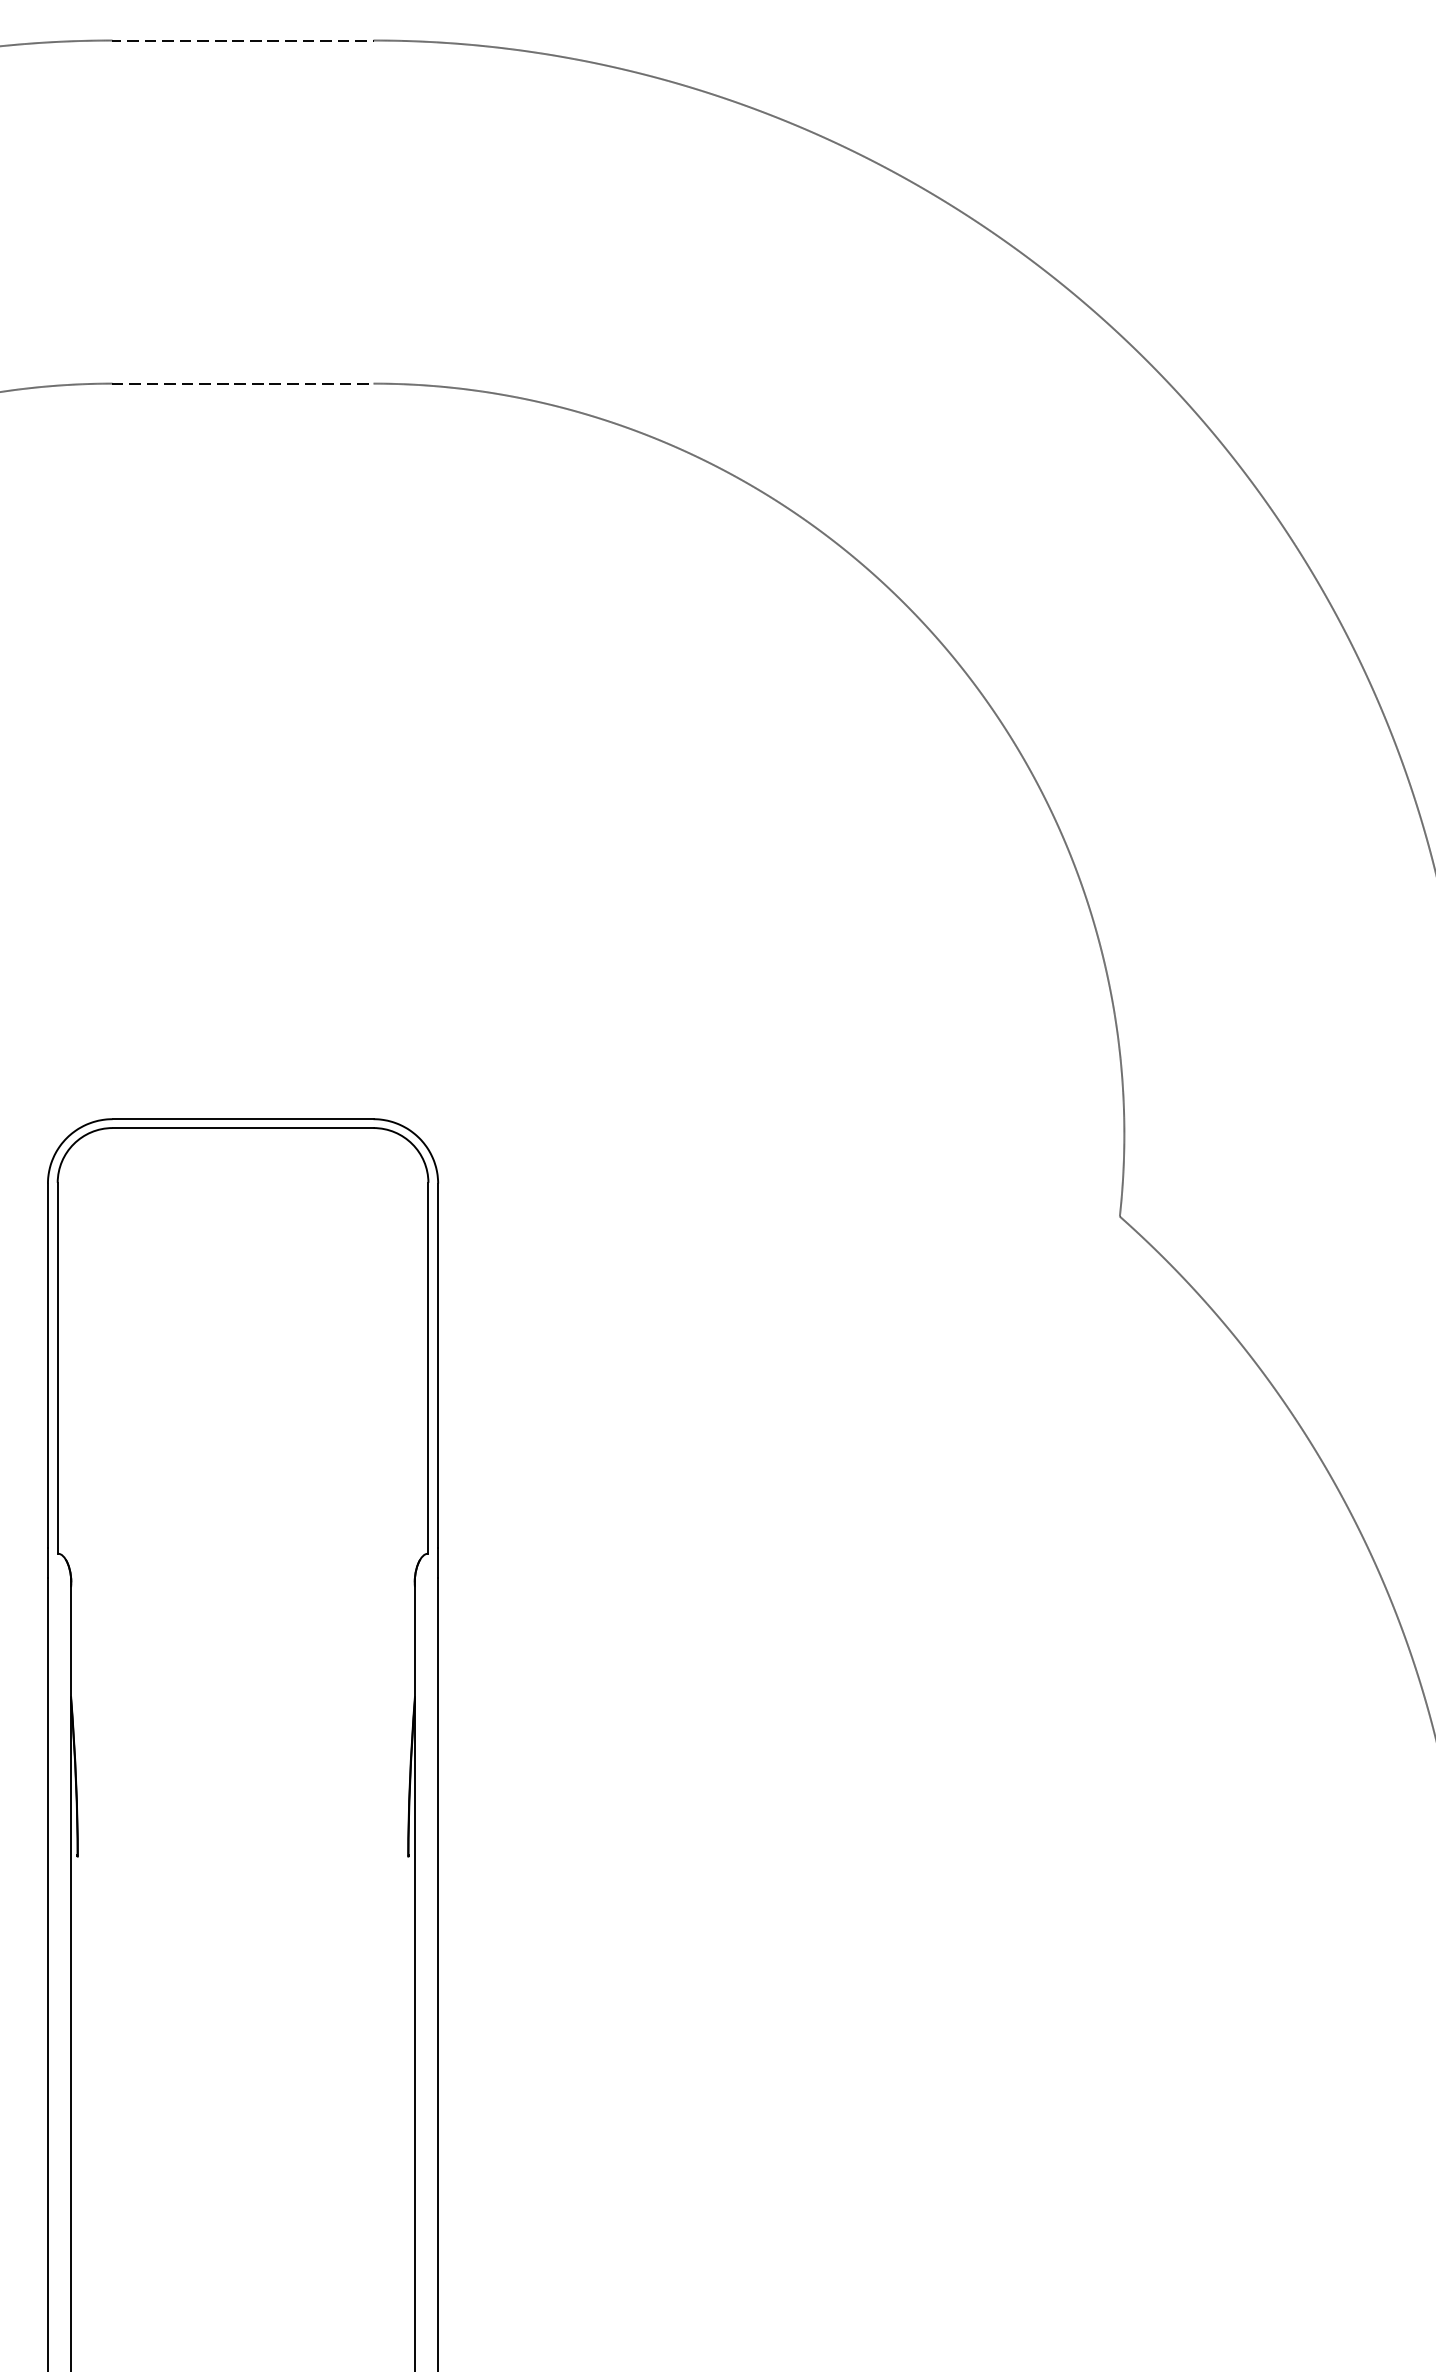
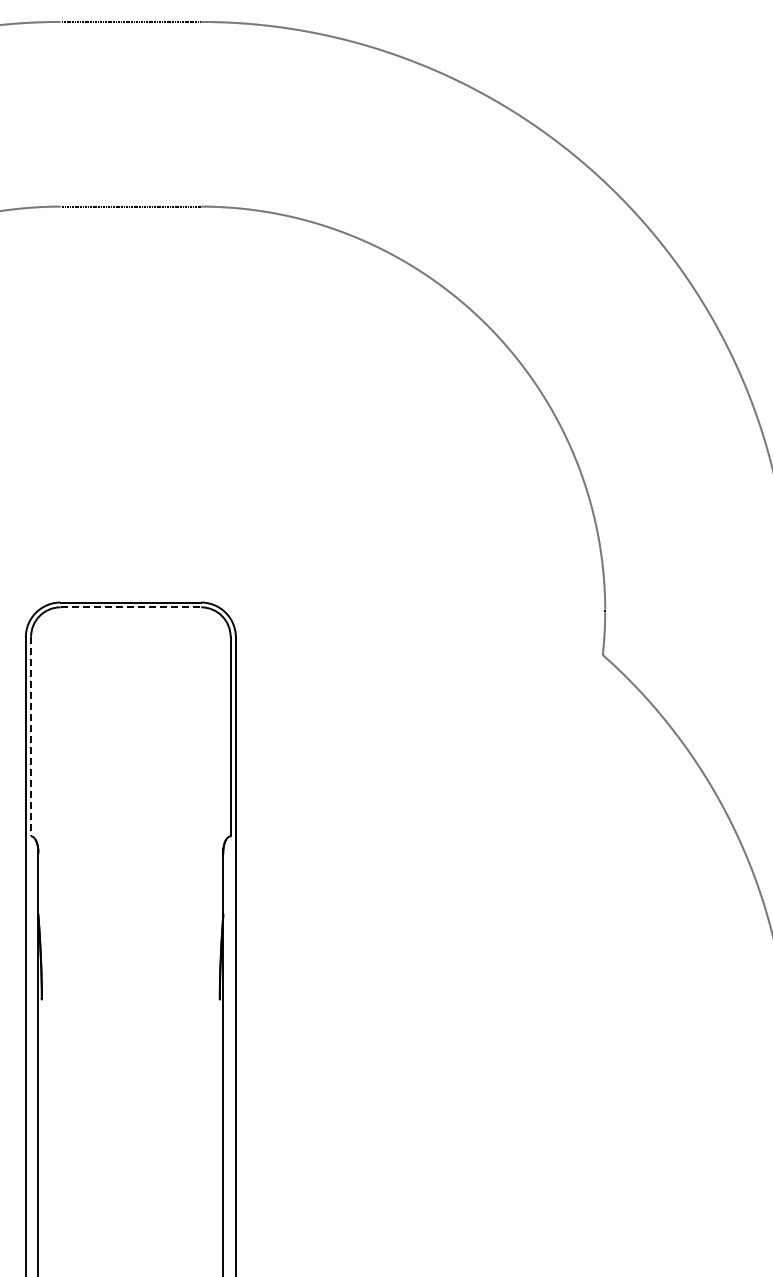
line: (244, 1128) -> (131, 607), solid -> dashed
line: (58, 1368) -> (31, 736), solid -> dashed

